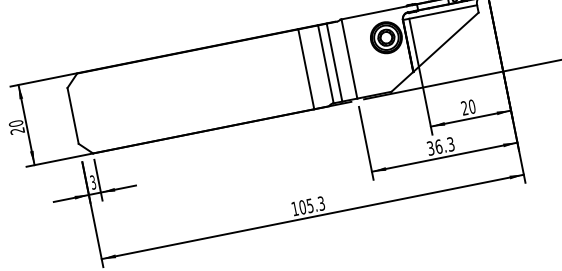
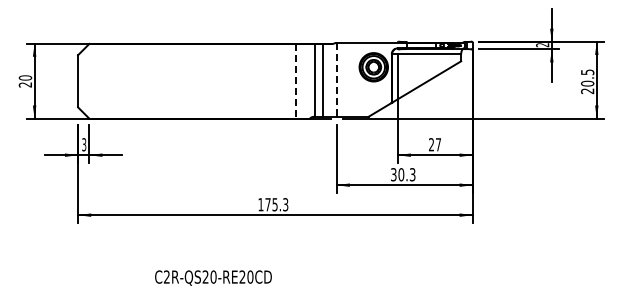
line: (349, 59) -> (336, 80), solid -> dashed
line: (306, 69) -> (296, 81), solid -> dashed
text: (472, 106) -> (438, 144), 20 -> 27
text: (438, 146) -> (401, 174), 36.3 -> 30.3
text: (302, 207) -> (267, 204), 105.3 -> 175.3

